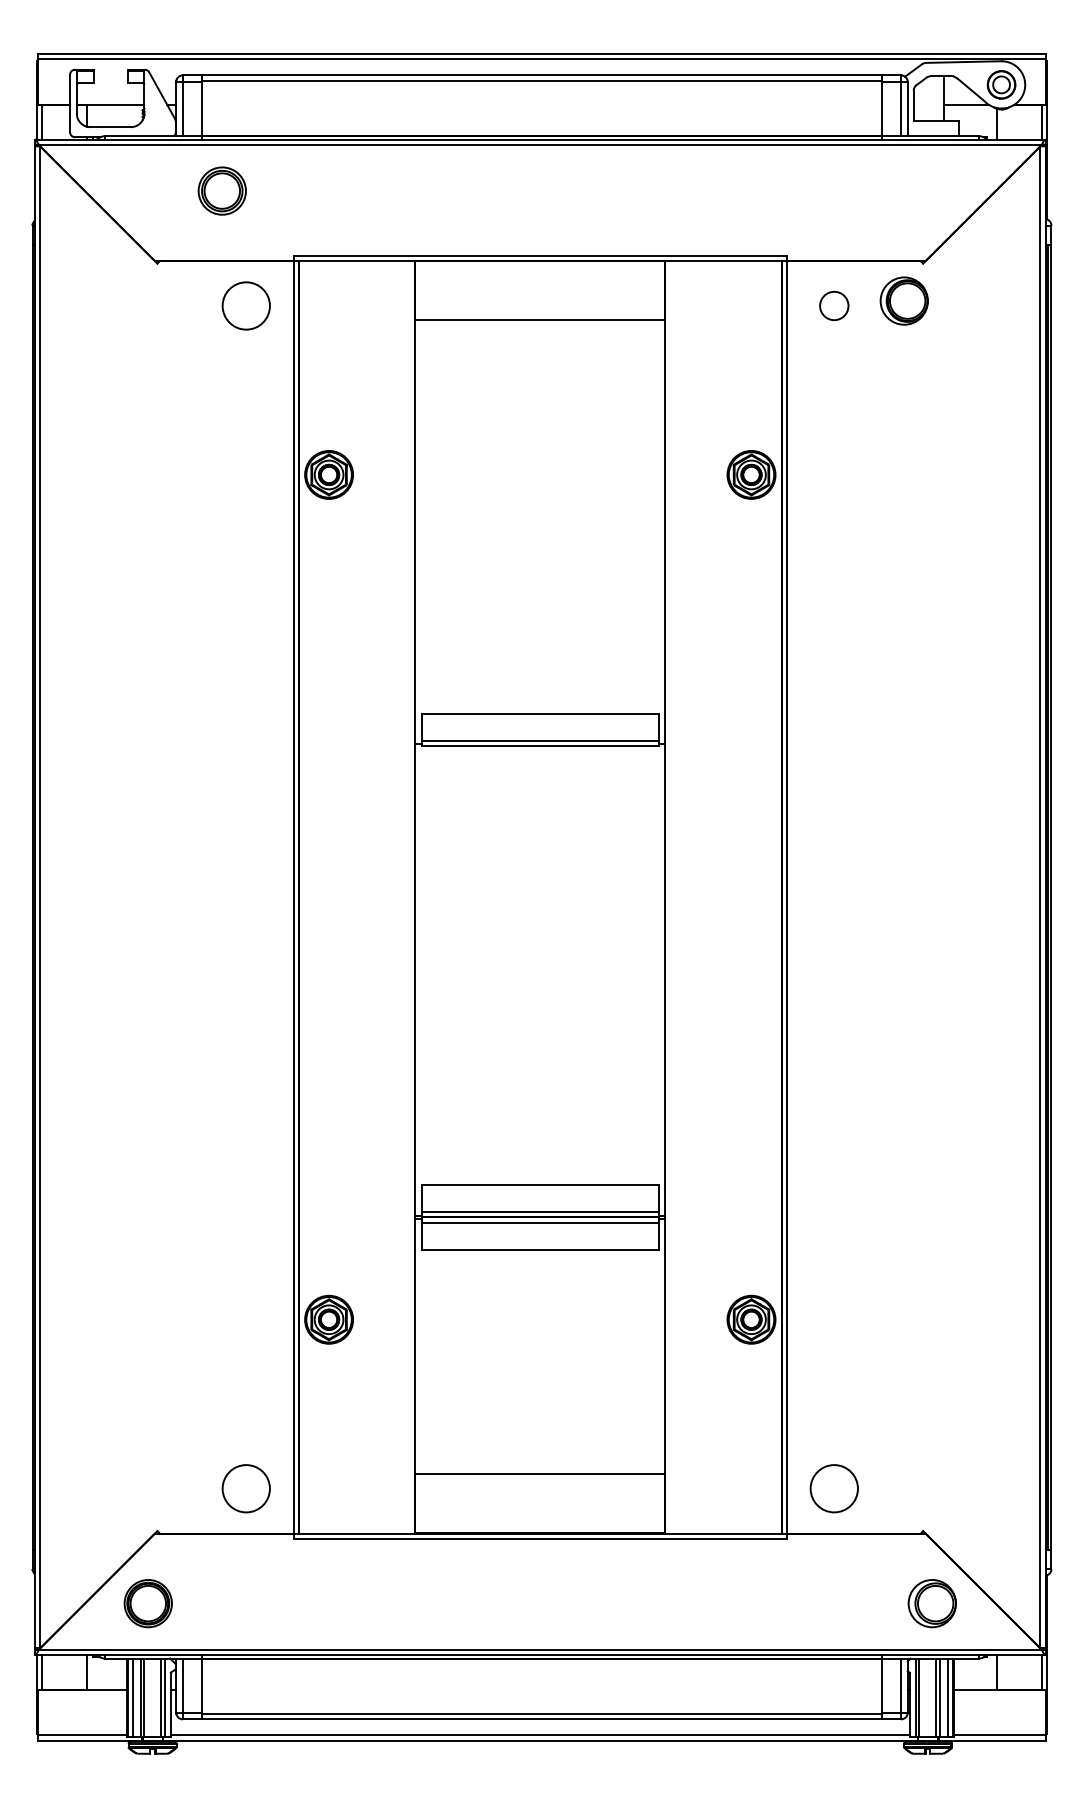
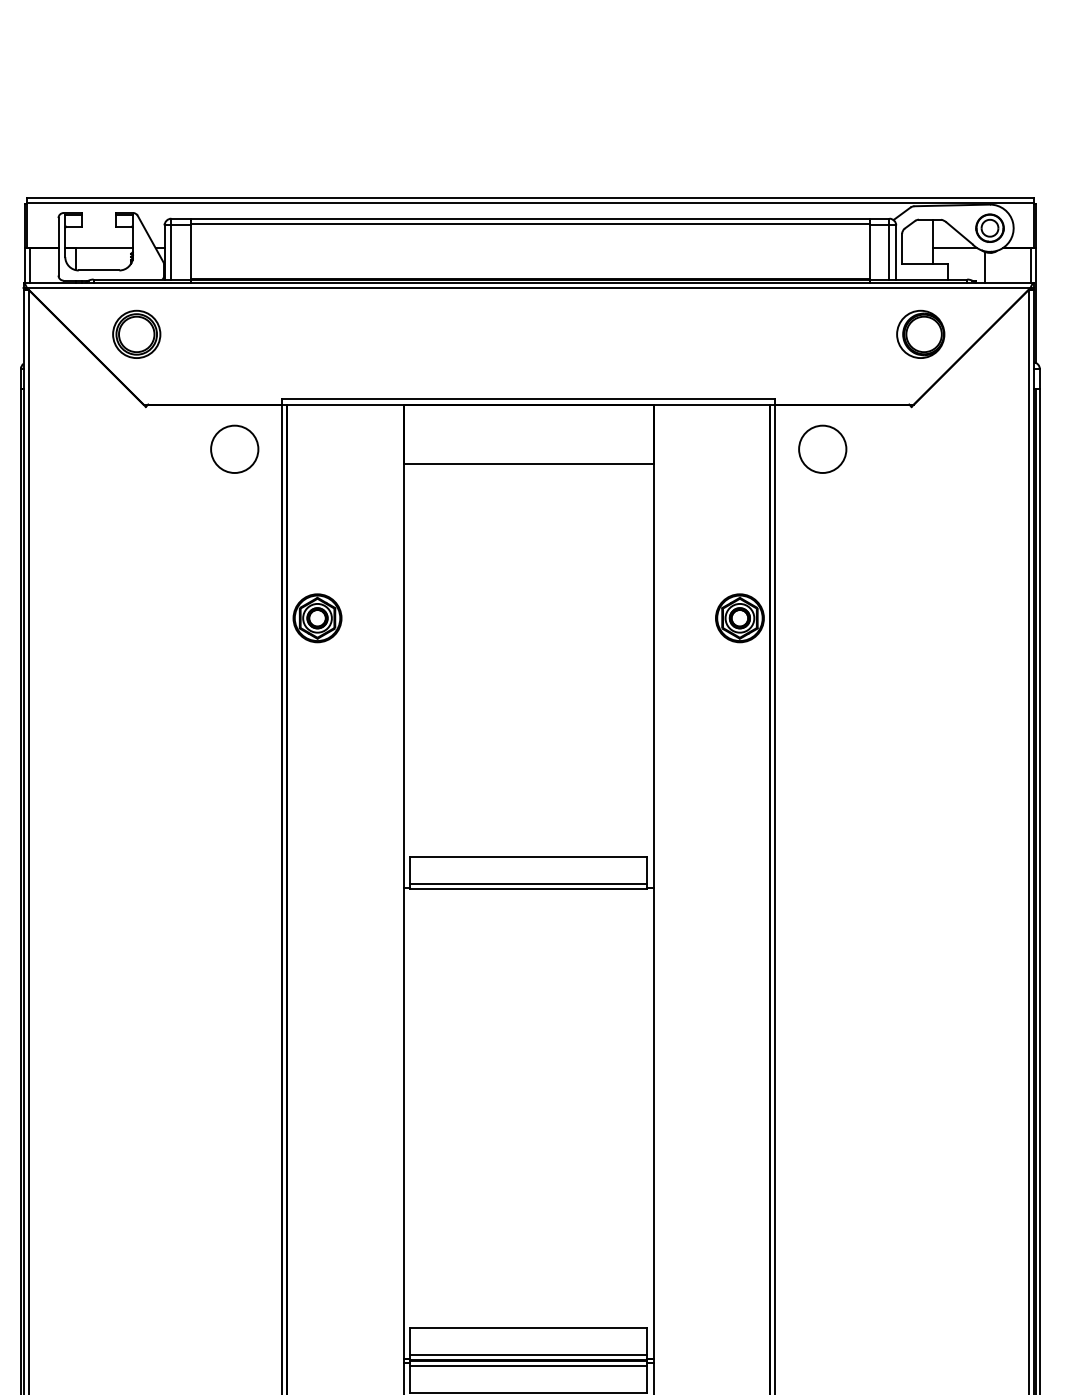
part: (221, 190) -> (135, 333), moved
part: (903, 300) -> (919, 333), moved
circle: (833, 305) -> (821, 448), size x1.67

